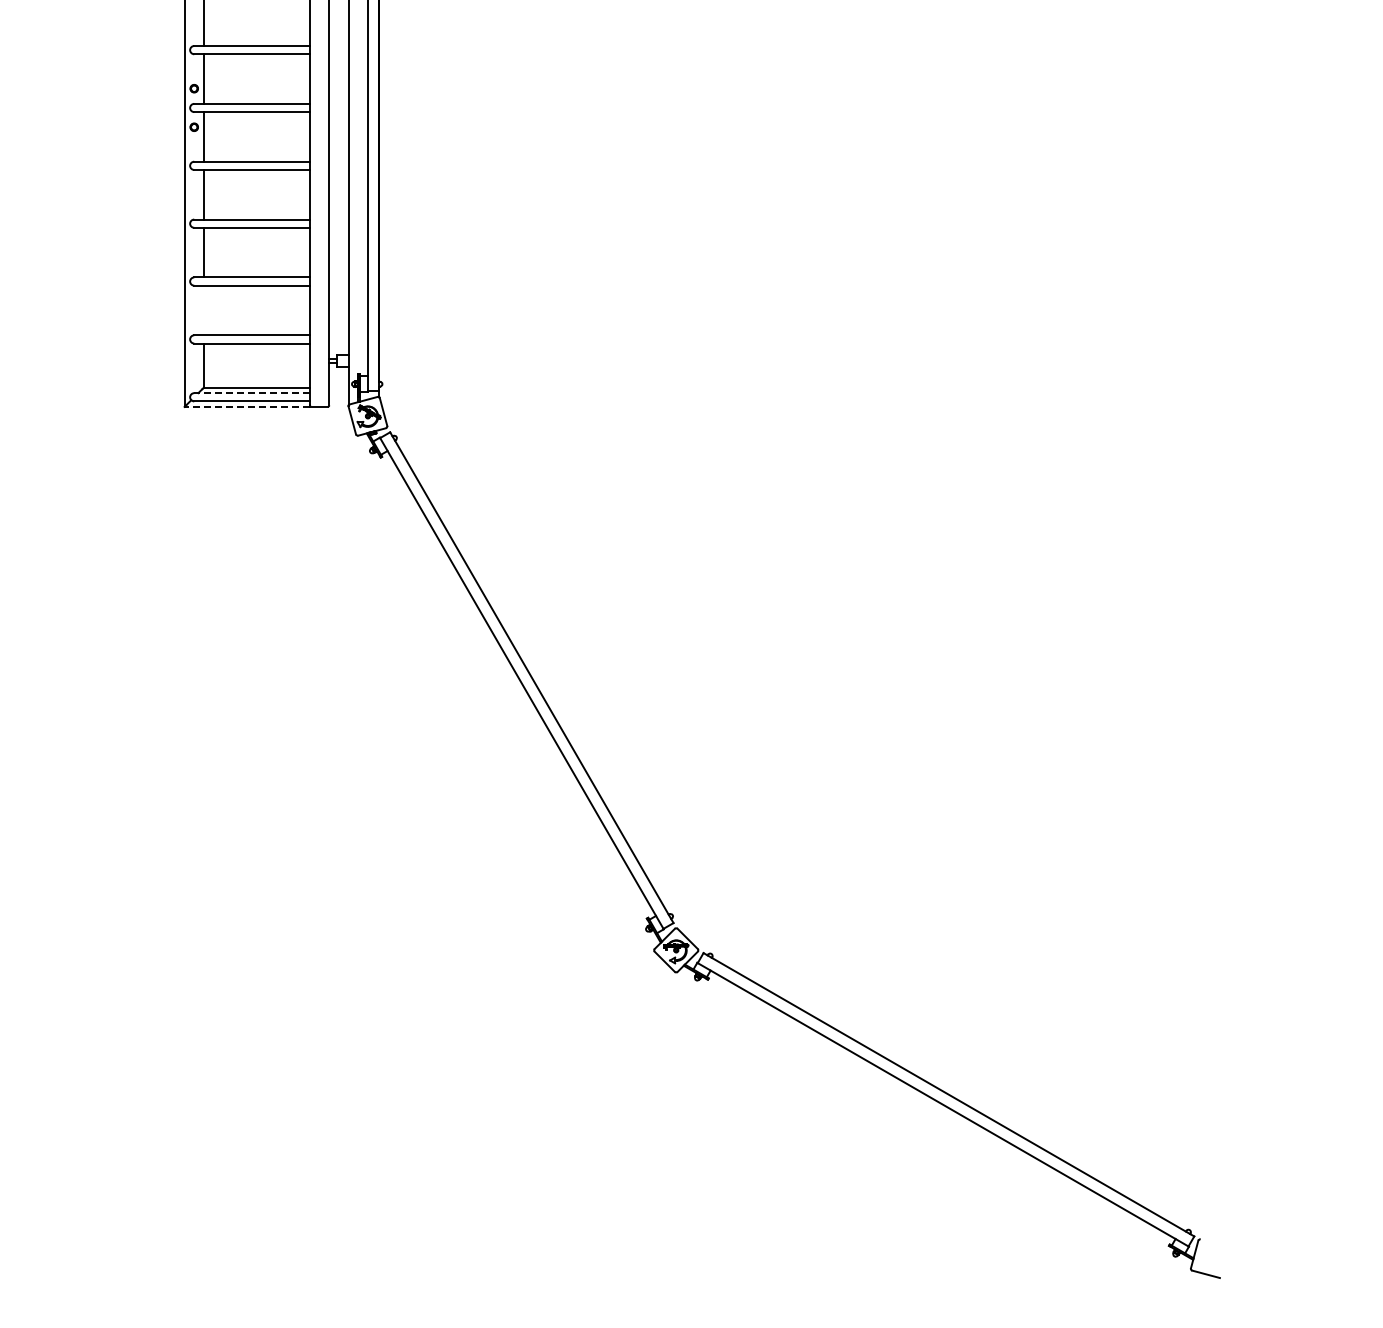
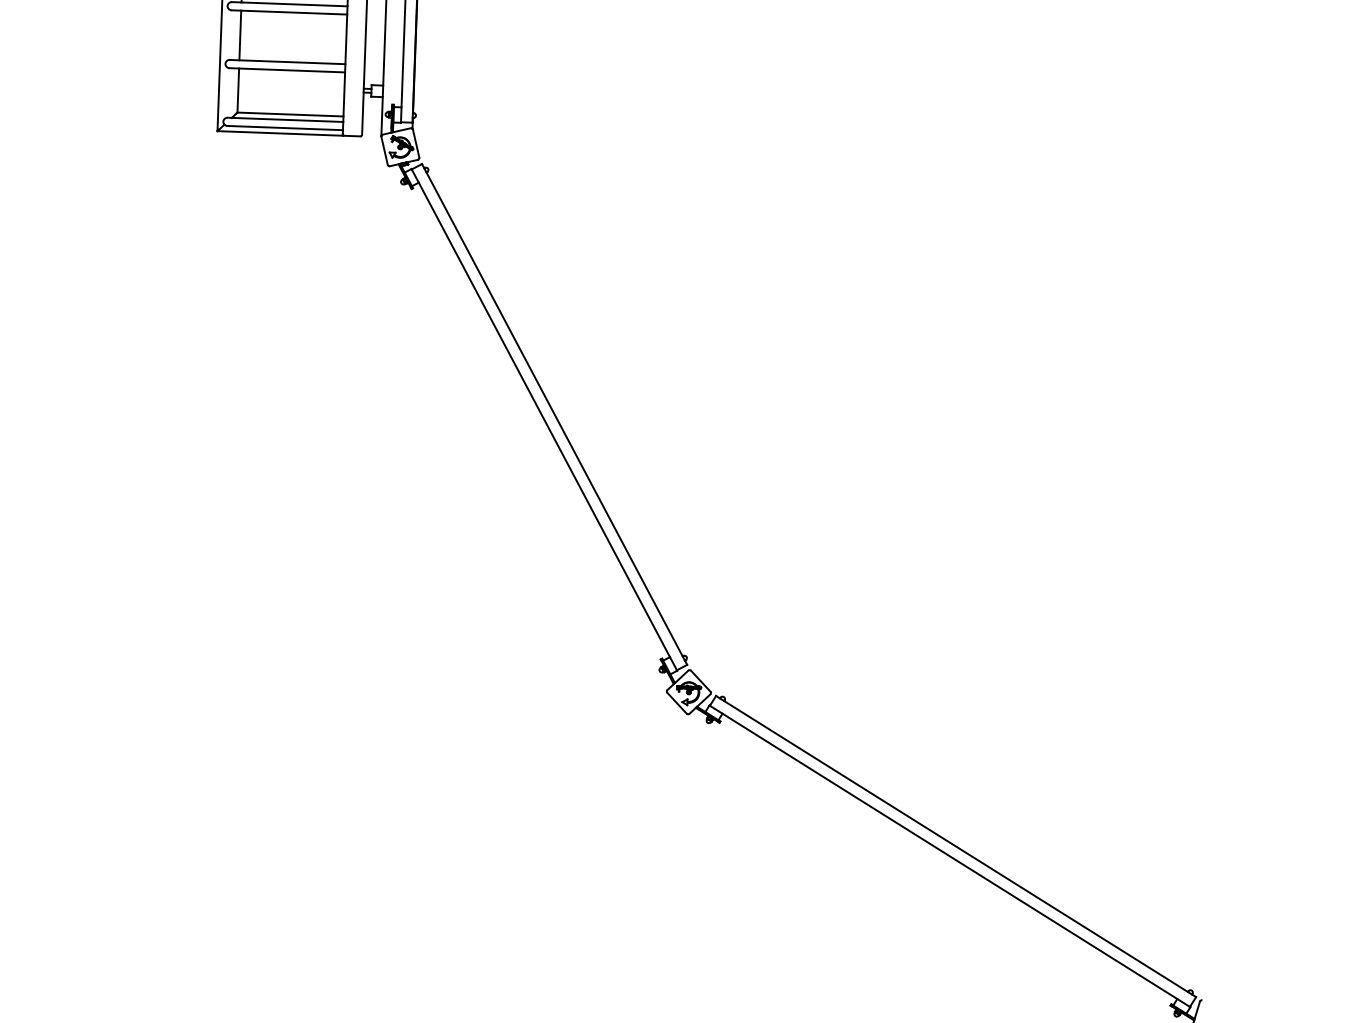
line: (203, 310) -> (239, 35), added
line: (252, 393) -> (285, 120), dashed -> solid
line: (247, 406) -> (280, 133), dashed -> solid

